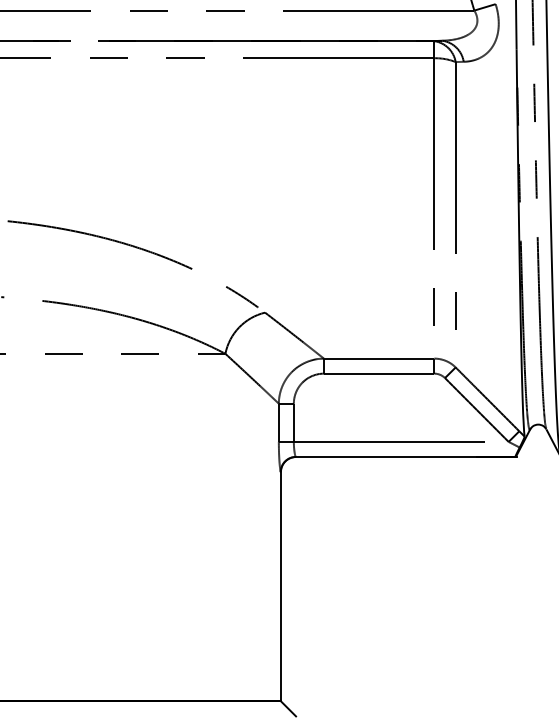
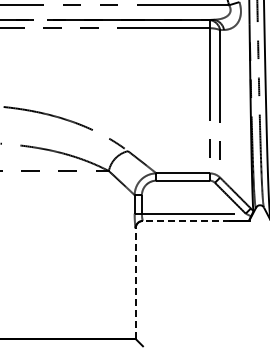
line: (386, 456) -> (186, 220), solid -> dashed
line: (280, 586) -> (135, 283), solid -> dashed

